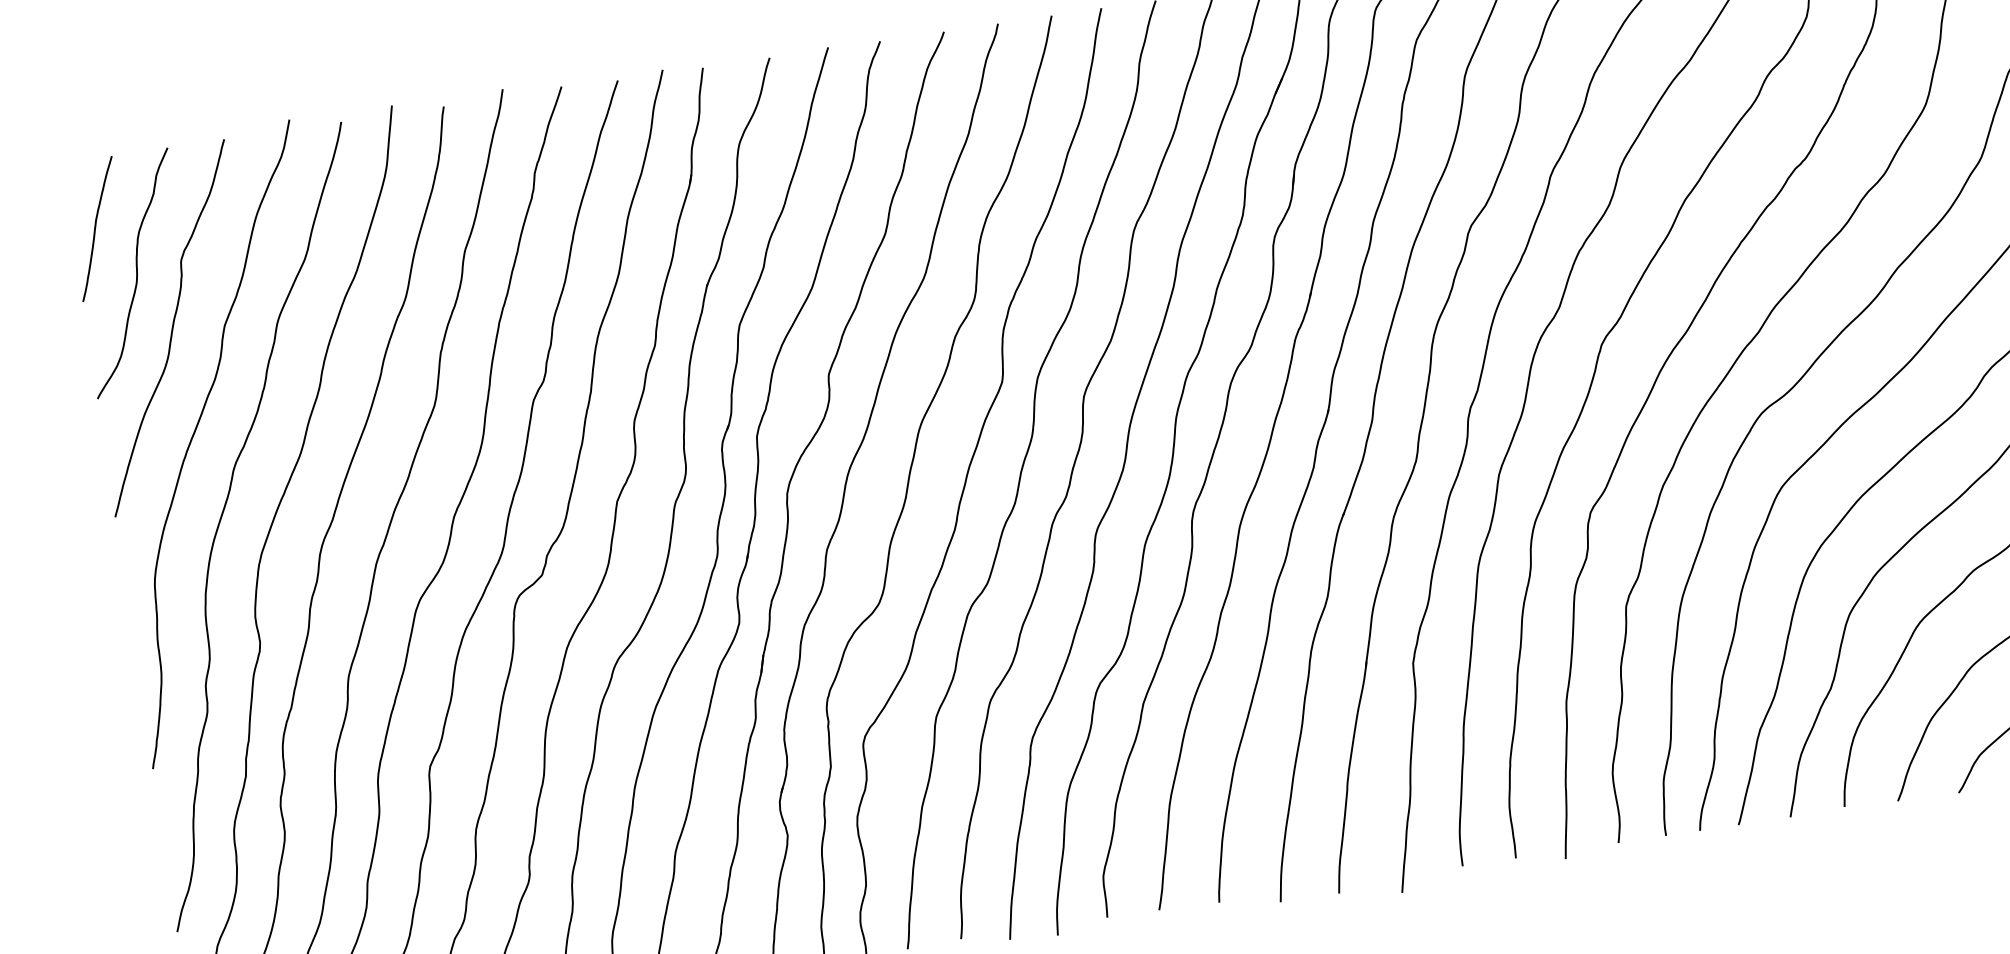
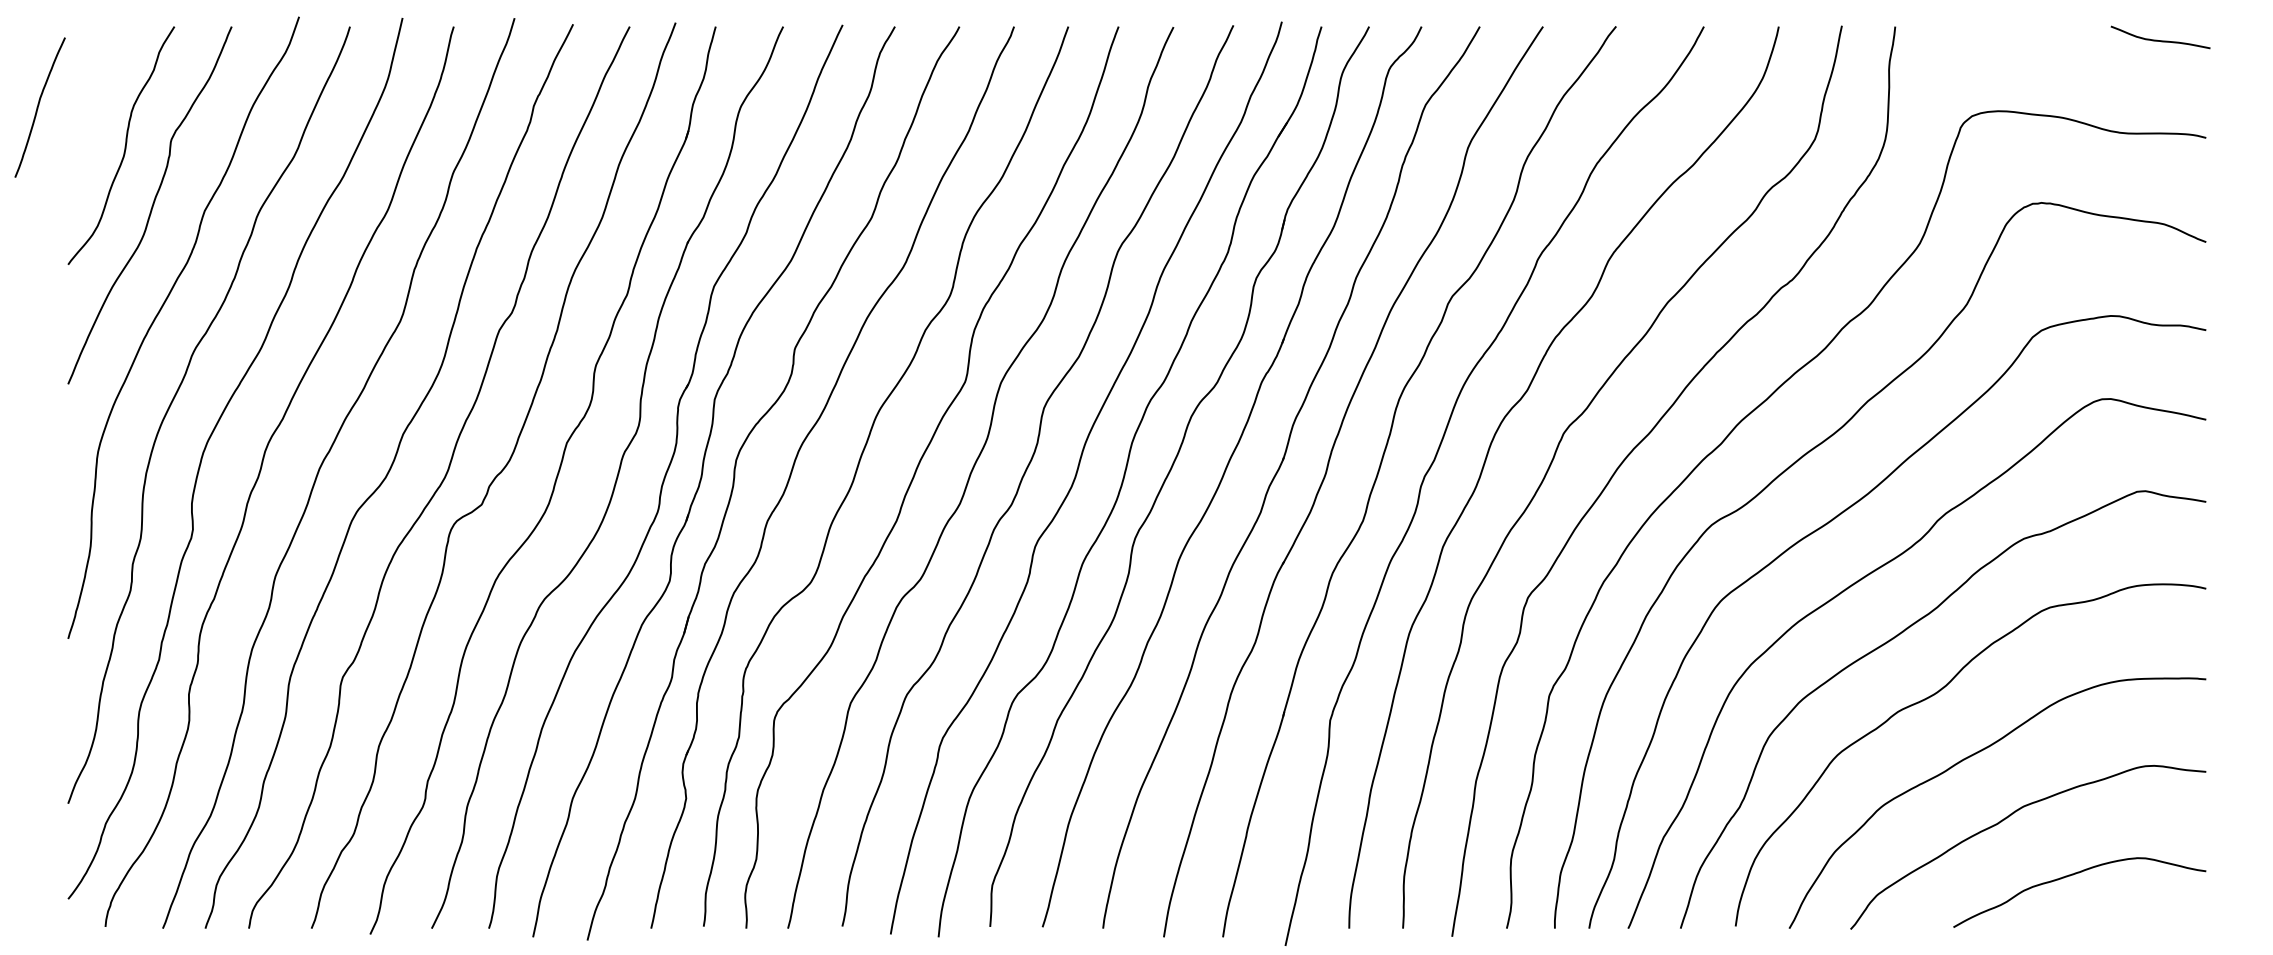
curve: (95, 229) -> (38, 107), moved

